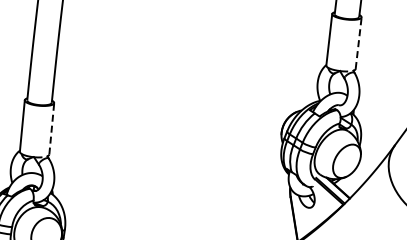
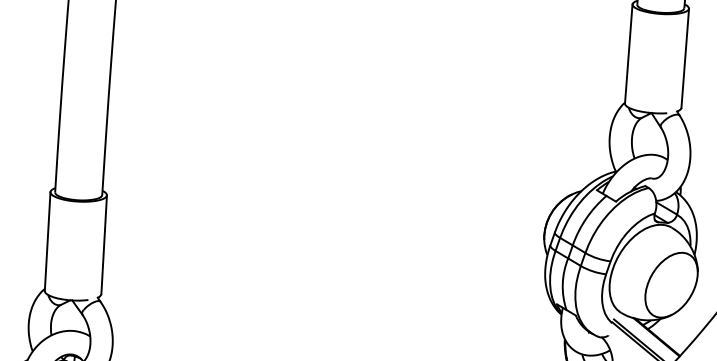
line: (358, 43) -> (684, 58), dashed -> solid
line: (51, 128) -> (103, 244), dashed -> solid

